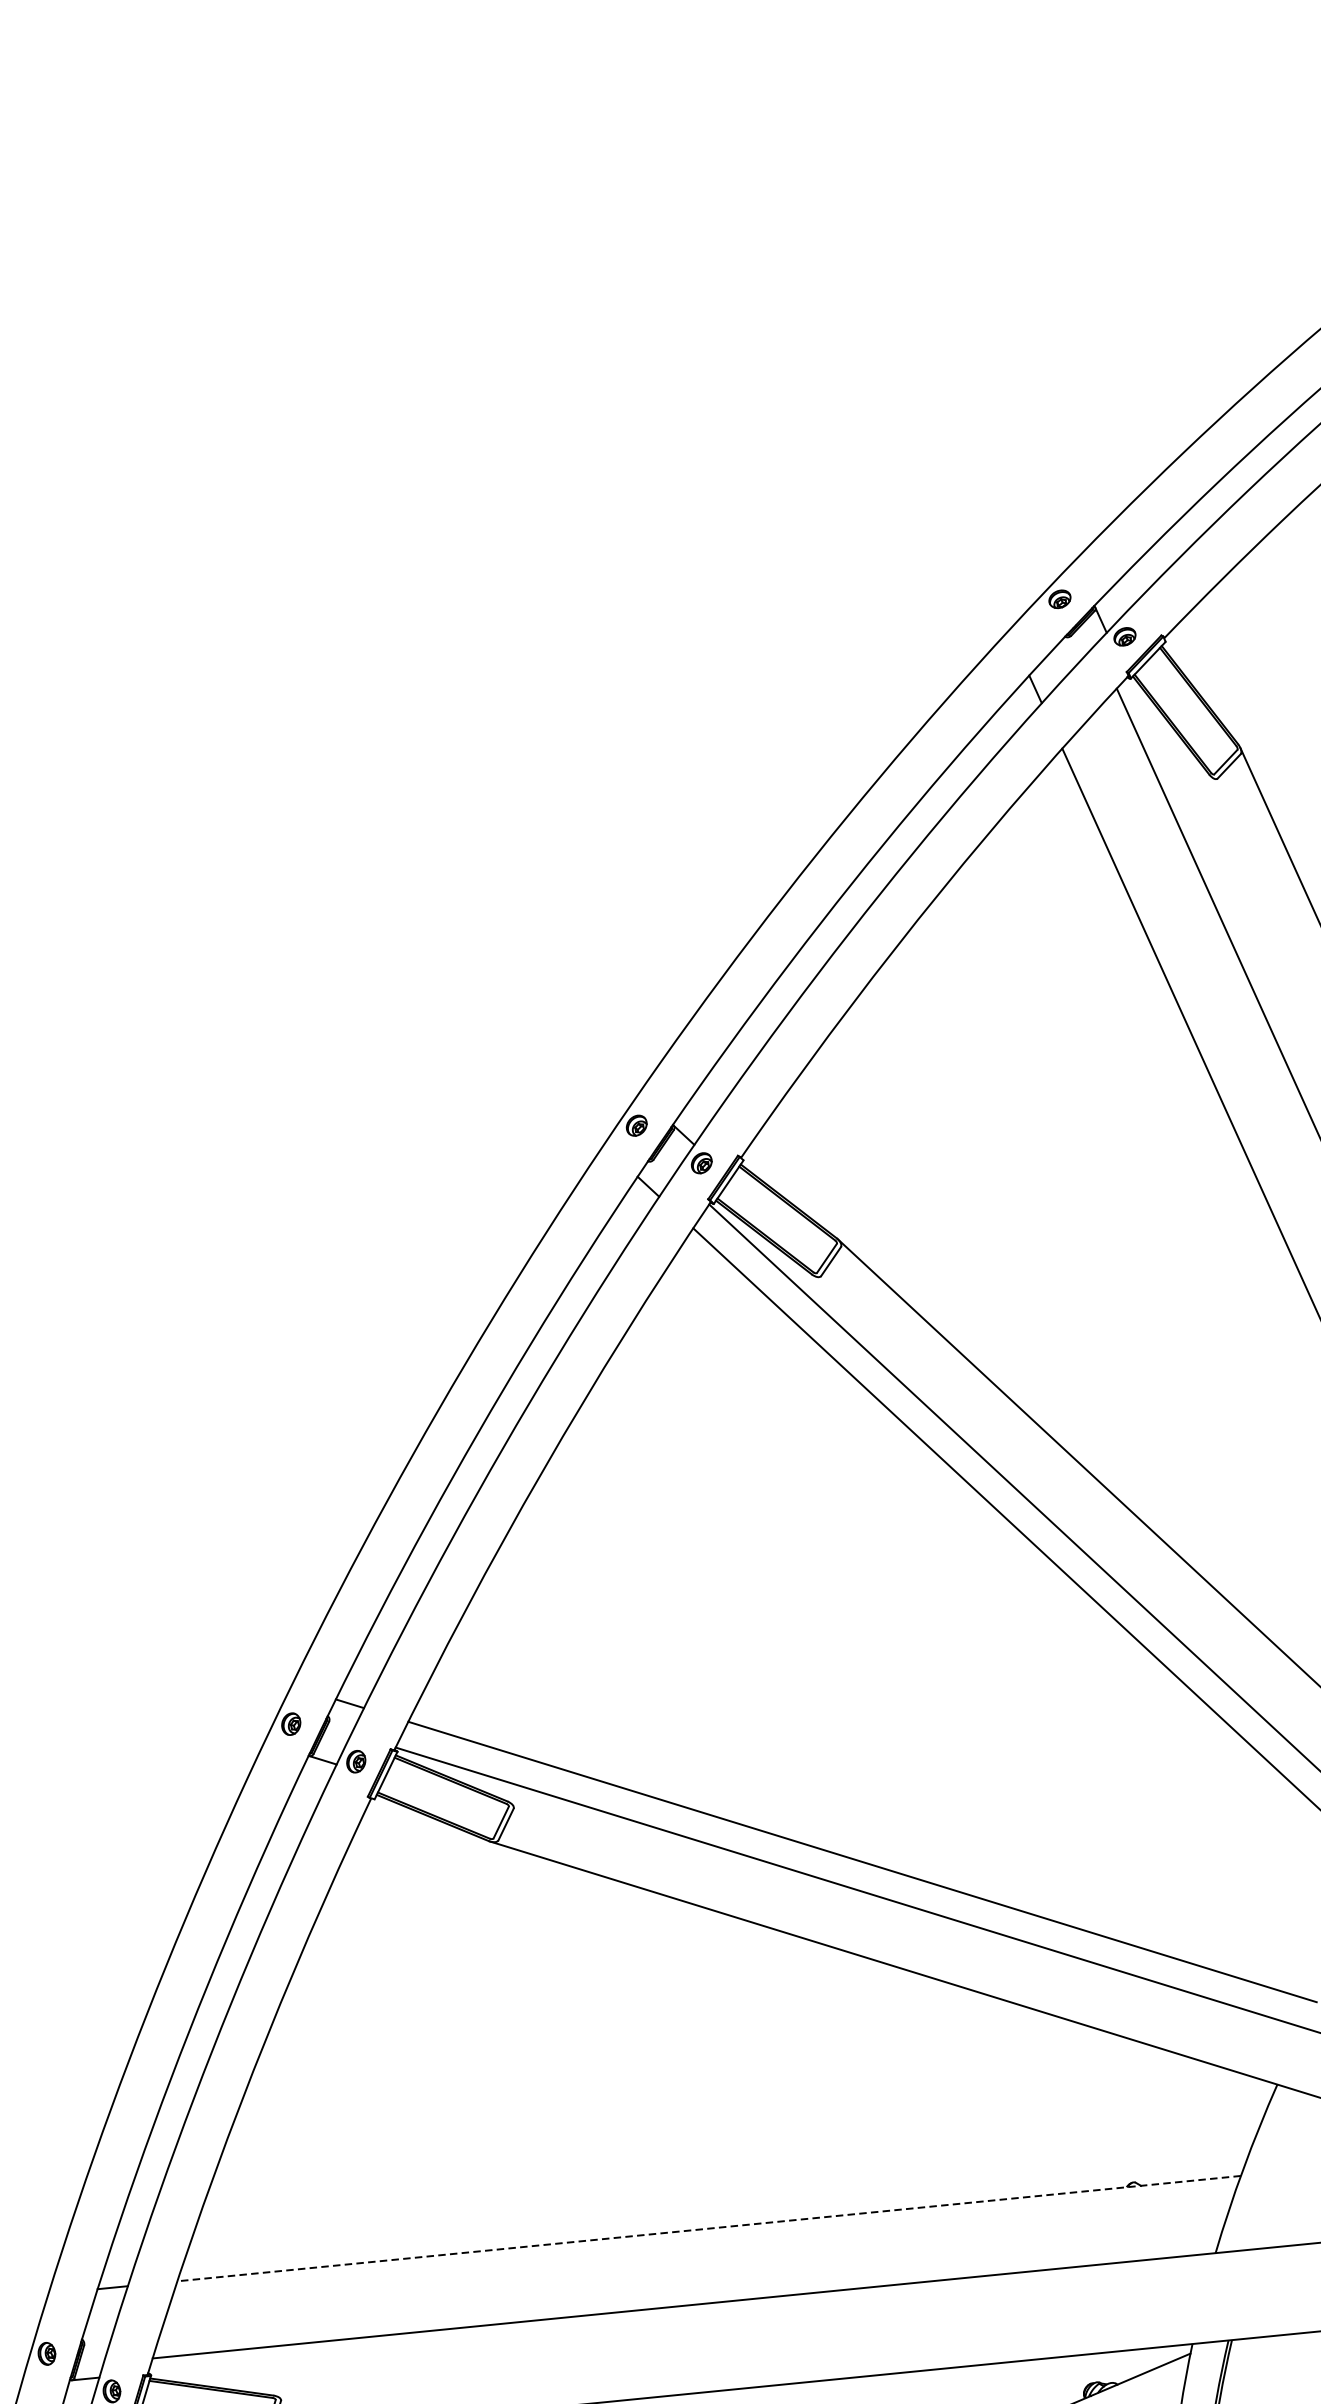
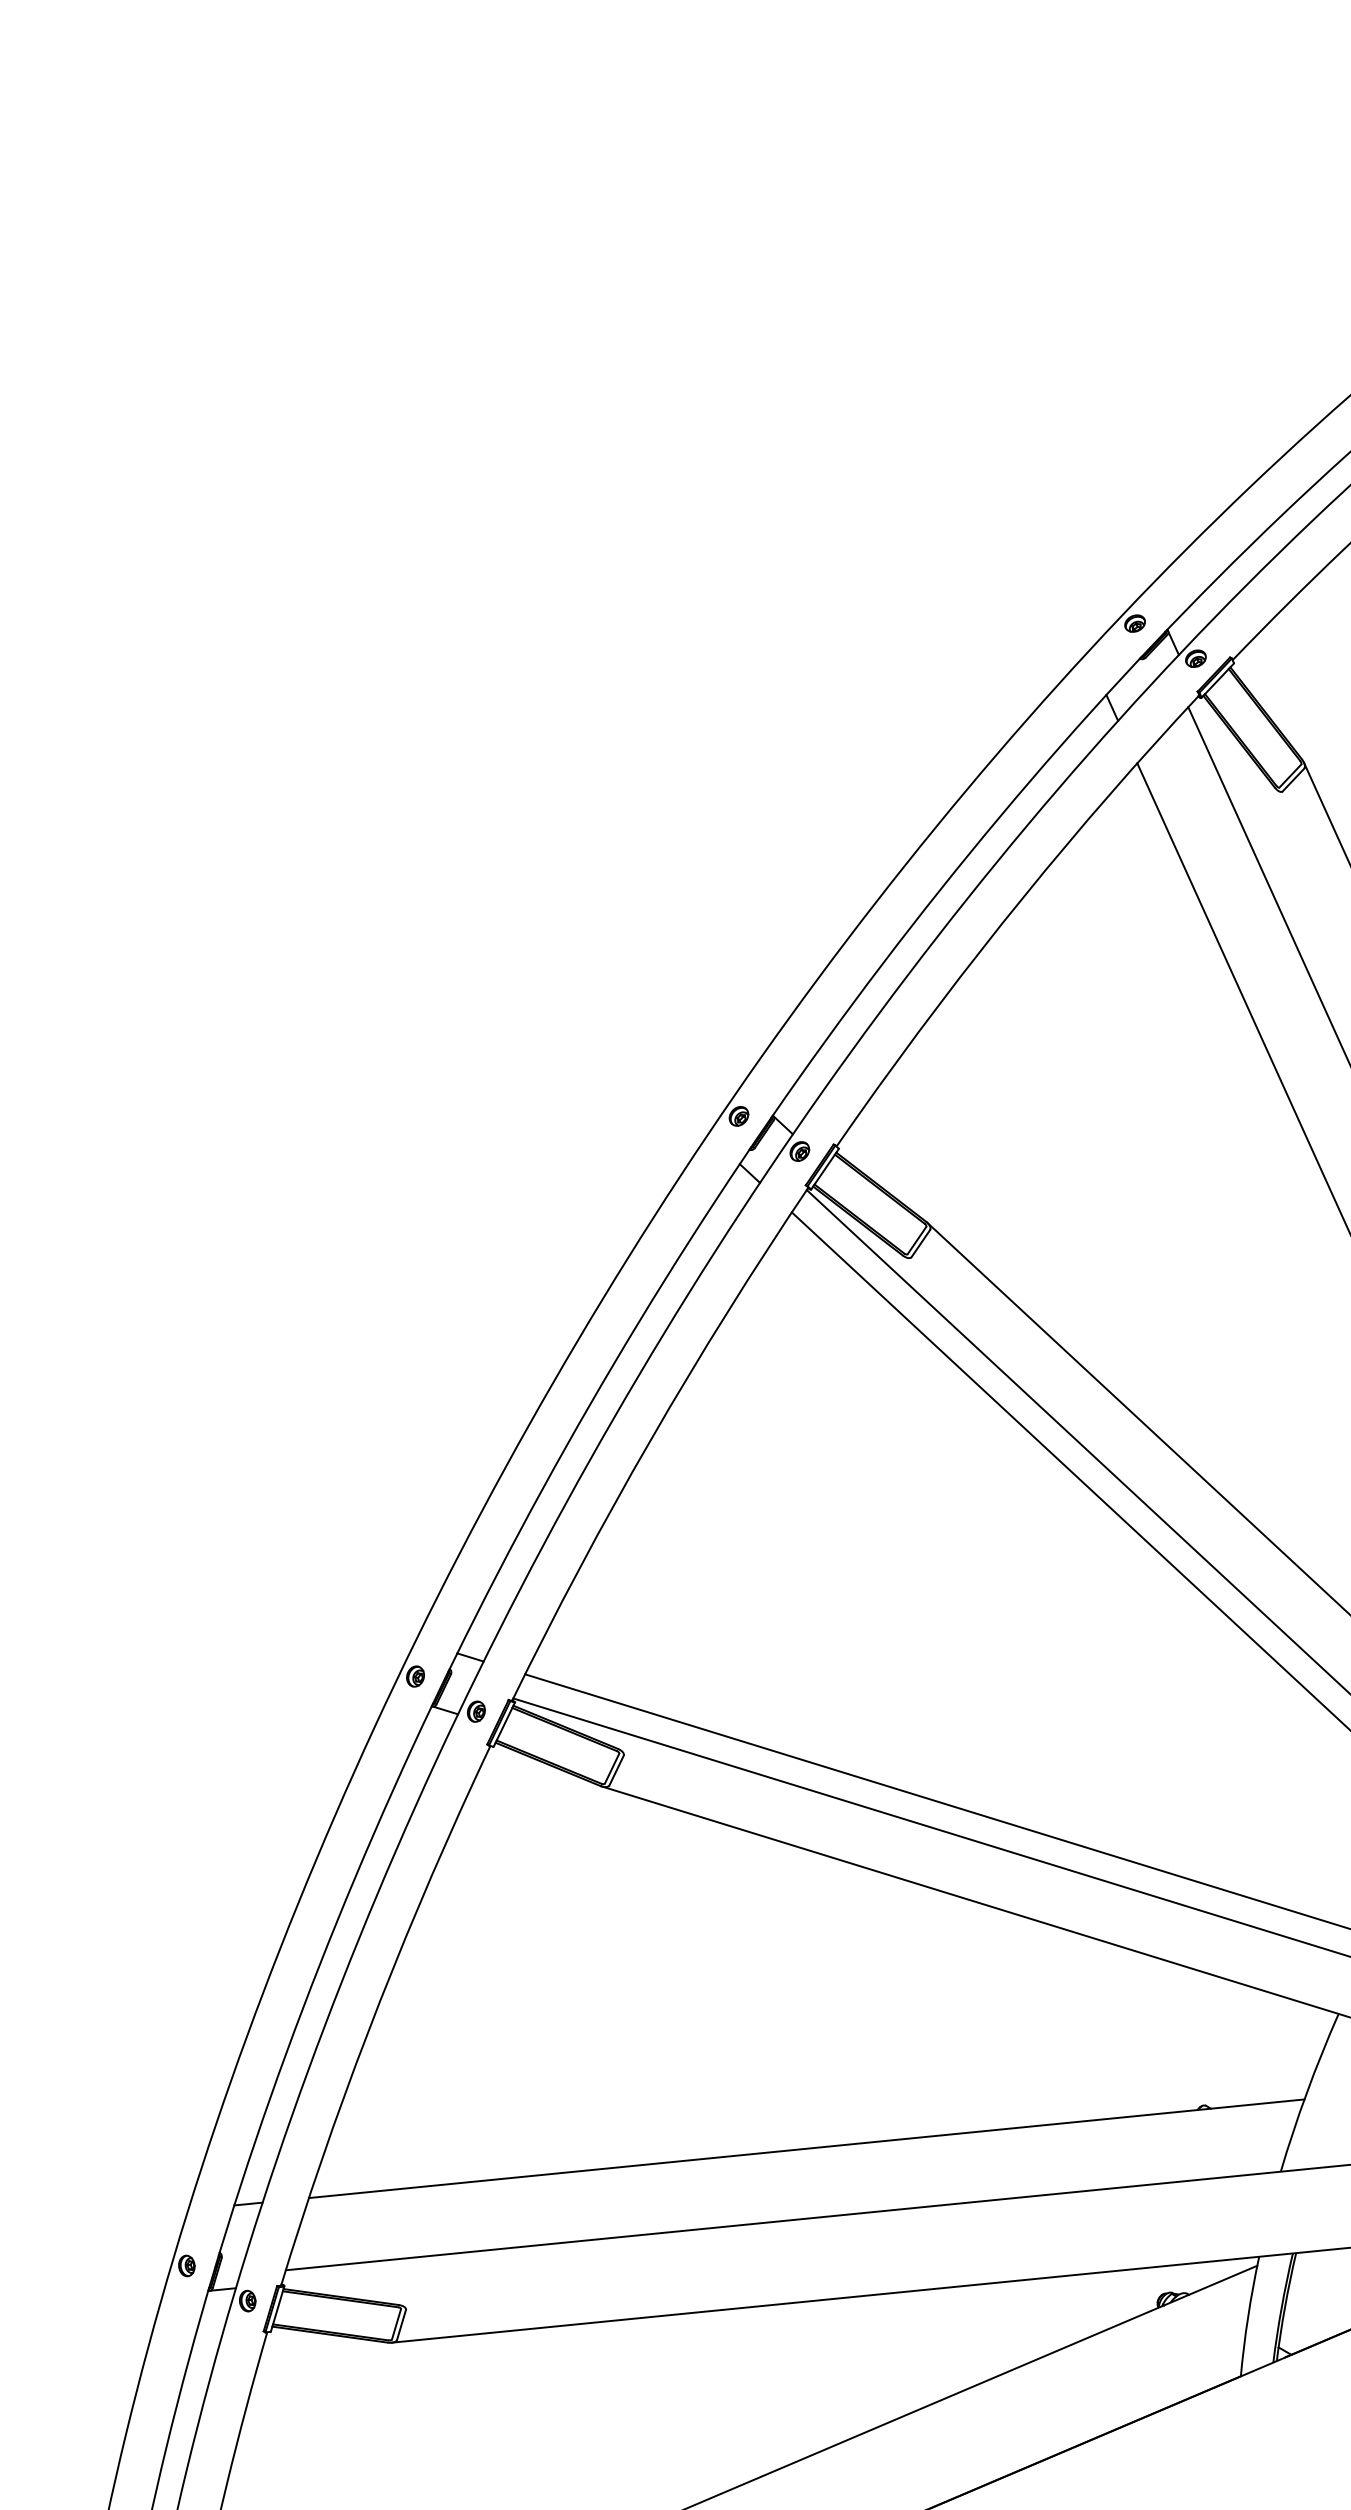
line: (708, 2228) -> (806, 2148), dashed -> solid

